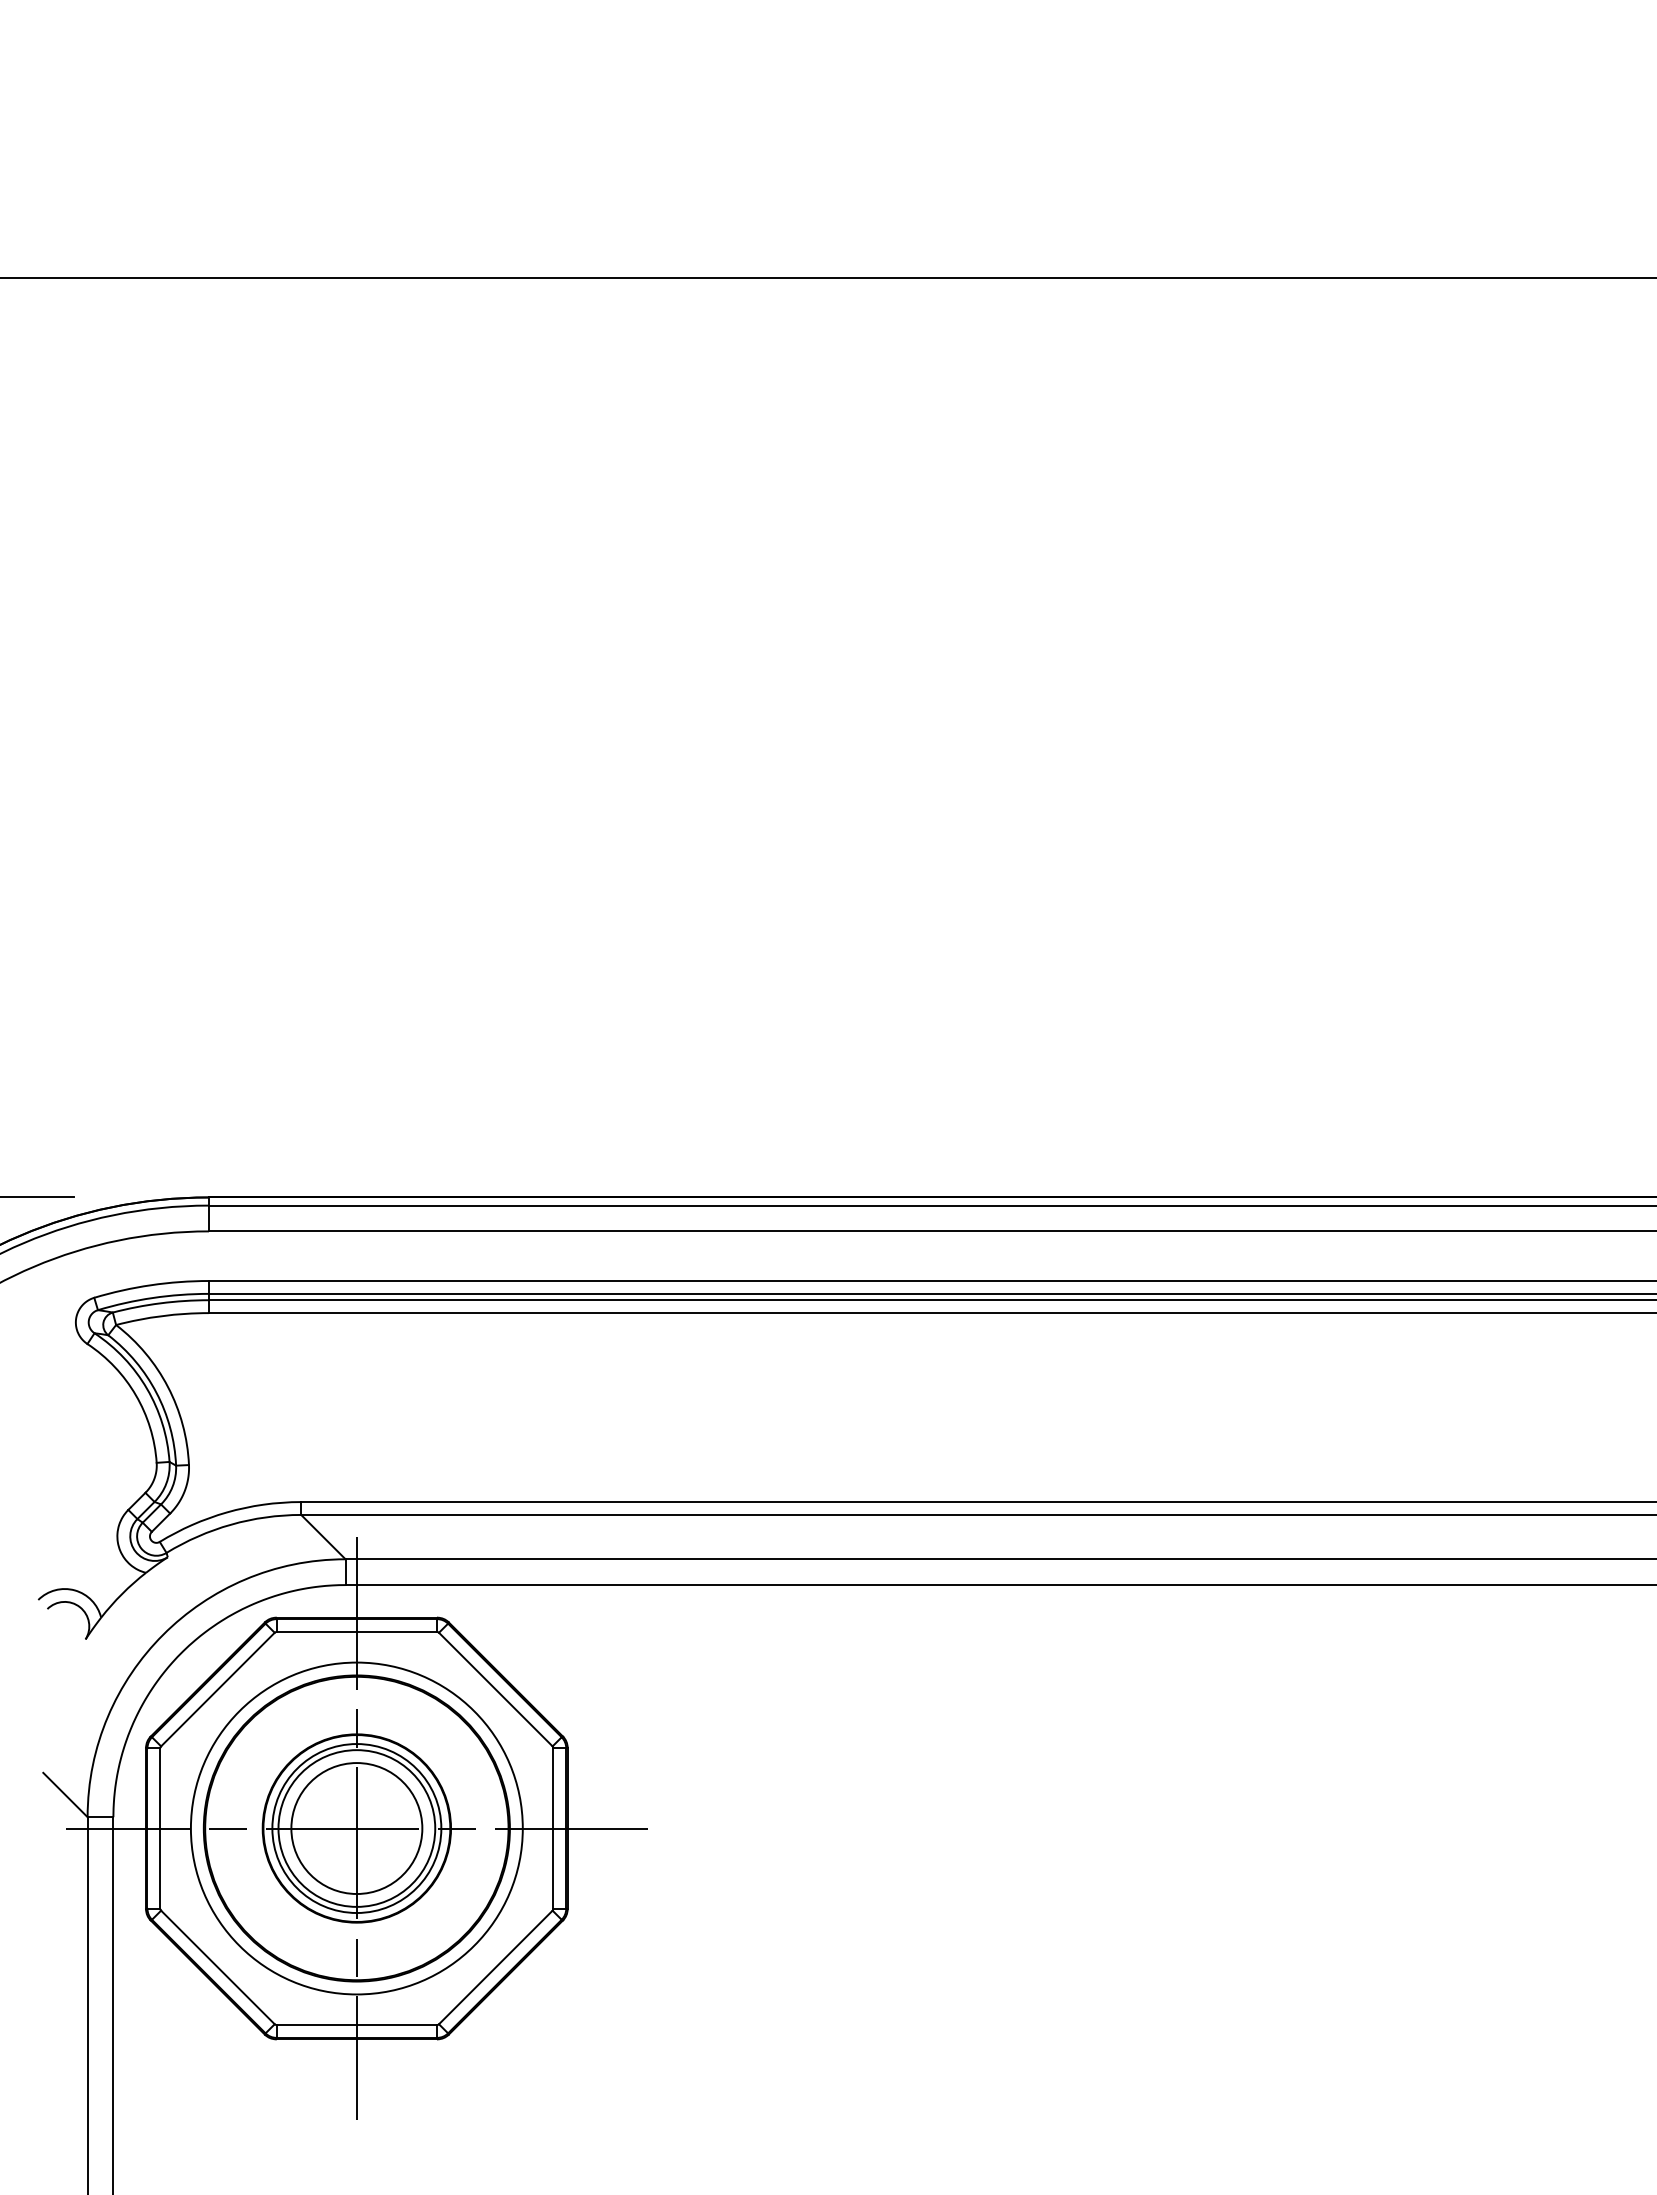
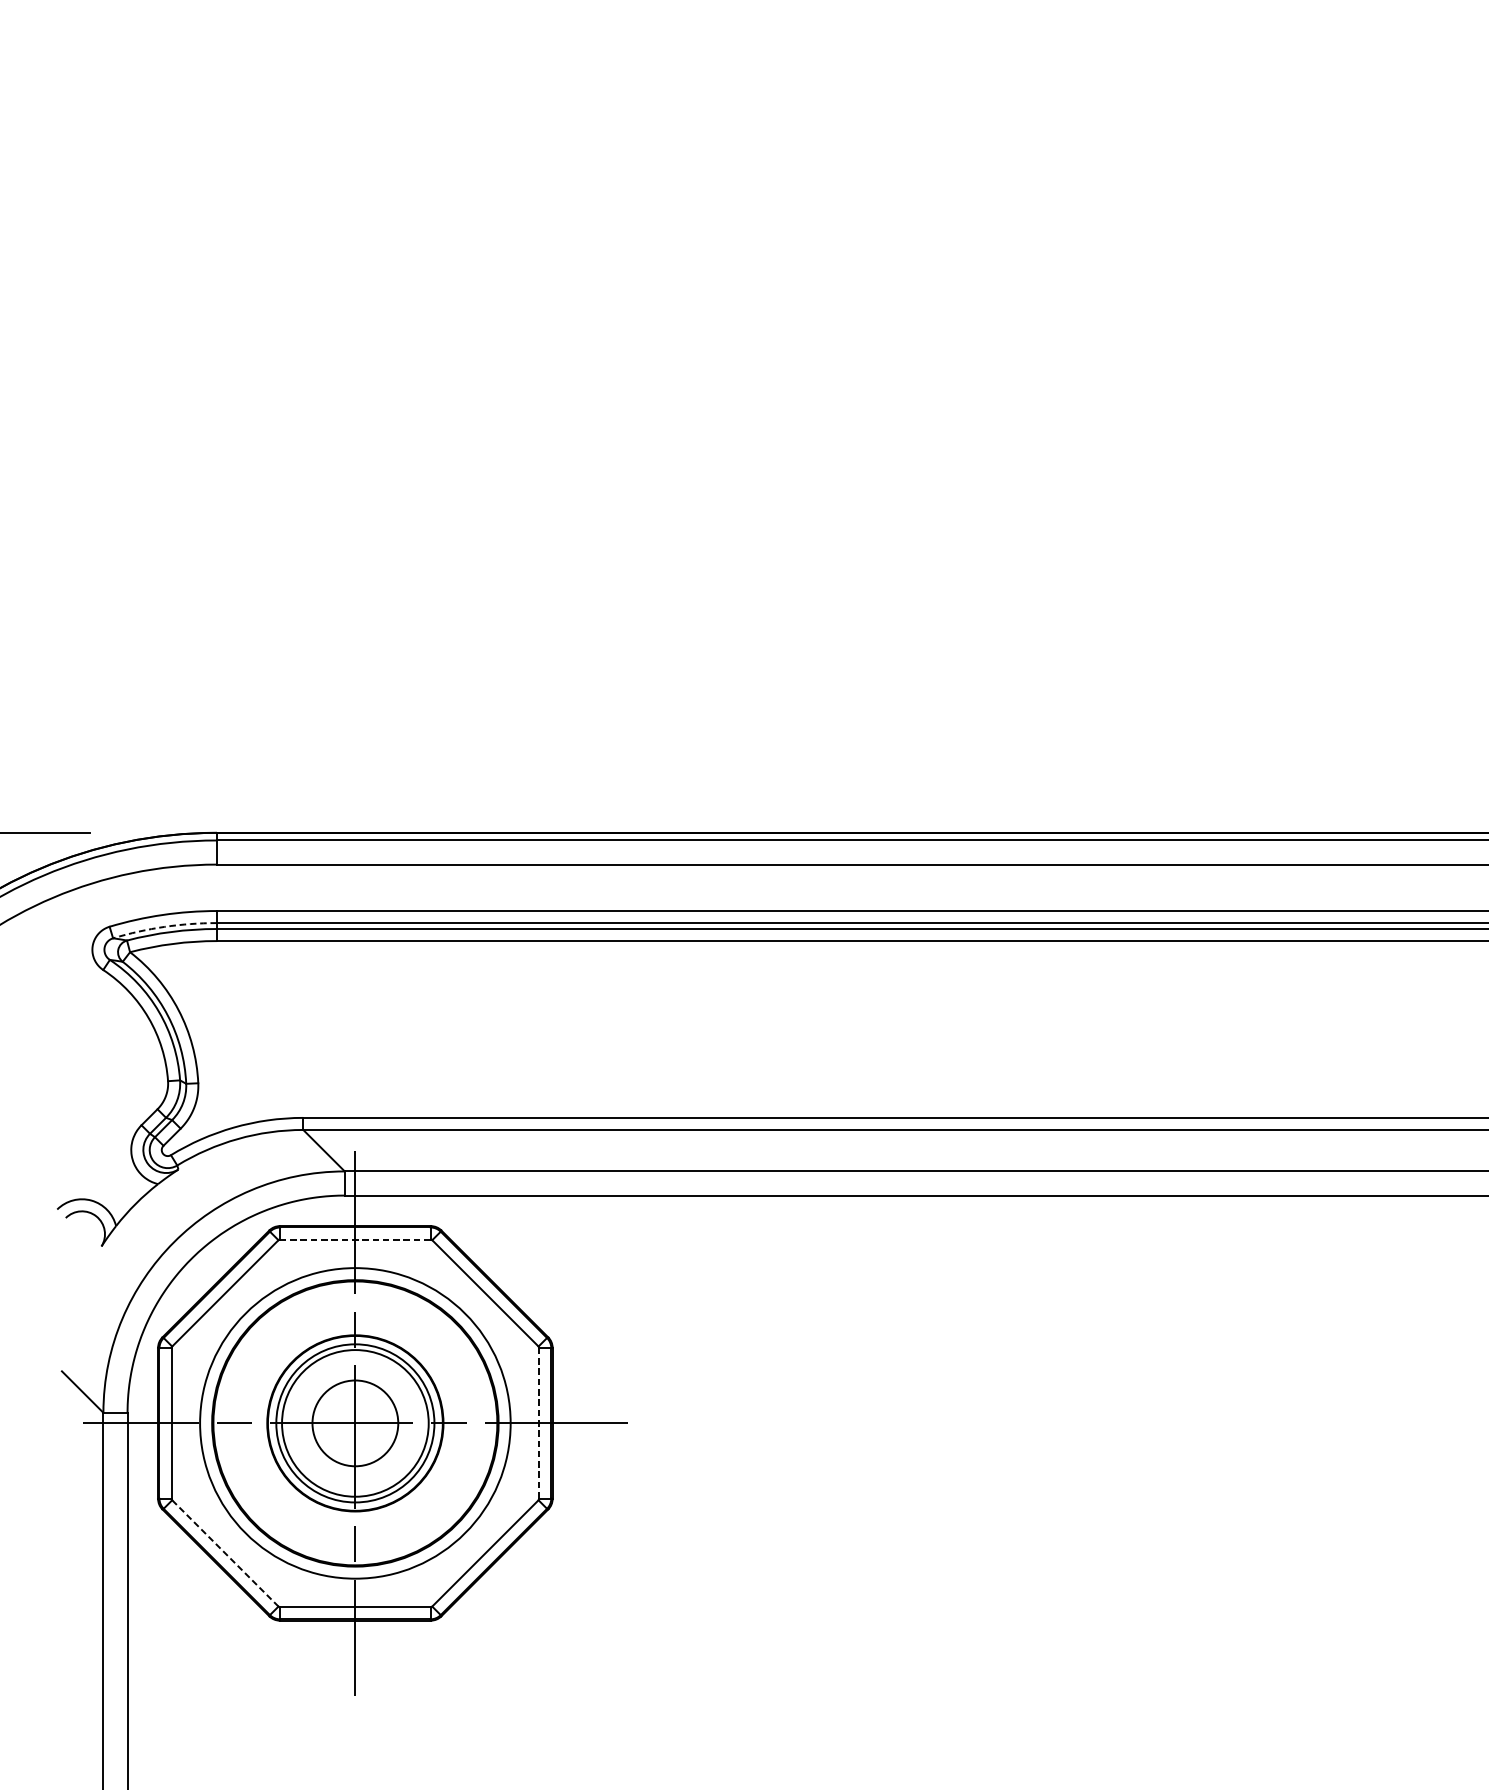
arc: (152, 1297) -> (164, 926), solid -> dashed
line: (356, 1632) -> (355, 1239), solid -> dashed
circle: (356, 1828) -> (355, 1423), size x0.7
line: (553, 1828) -> (539, 1423), solid -> dashed
line: (218, 1967) -> (225, 1553), solid -> dashed

